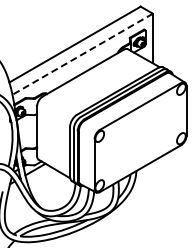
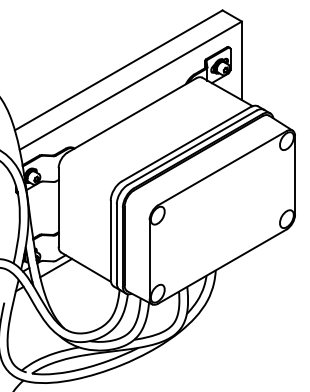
line: (82, 54) -> (130, 86), dashed -> solid

